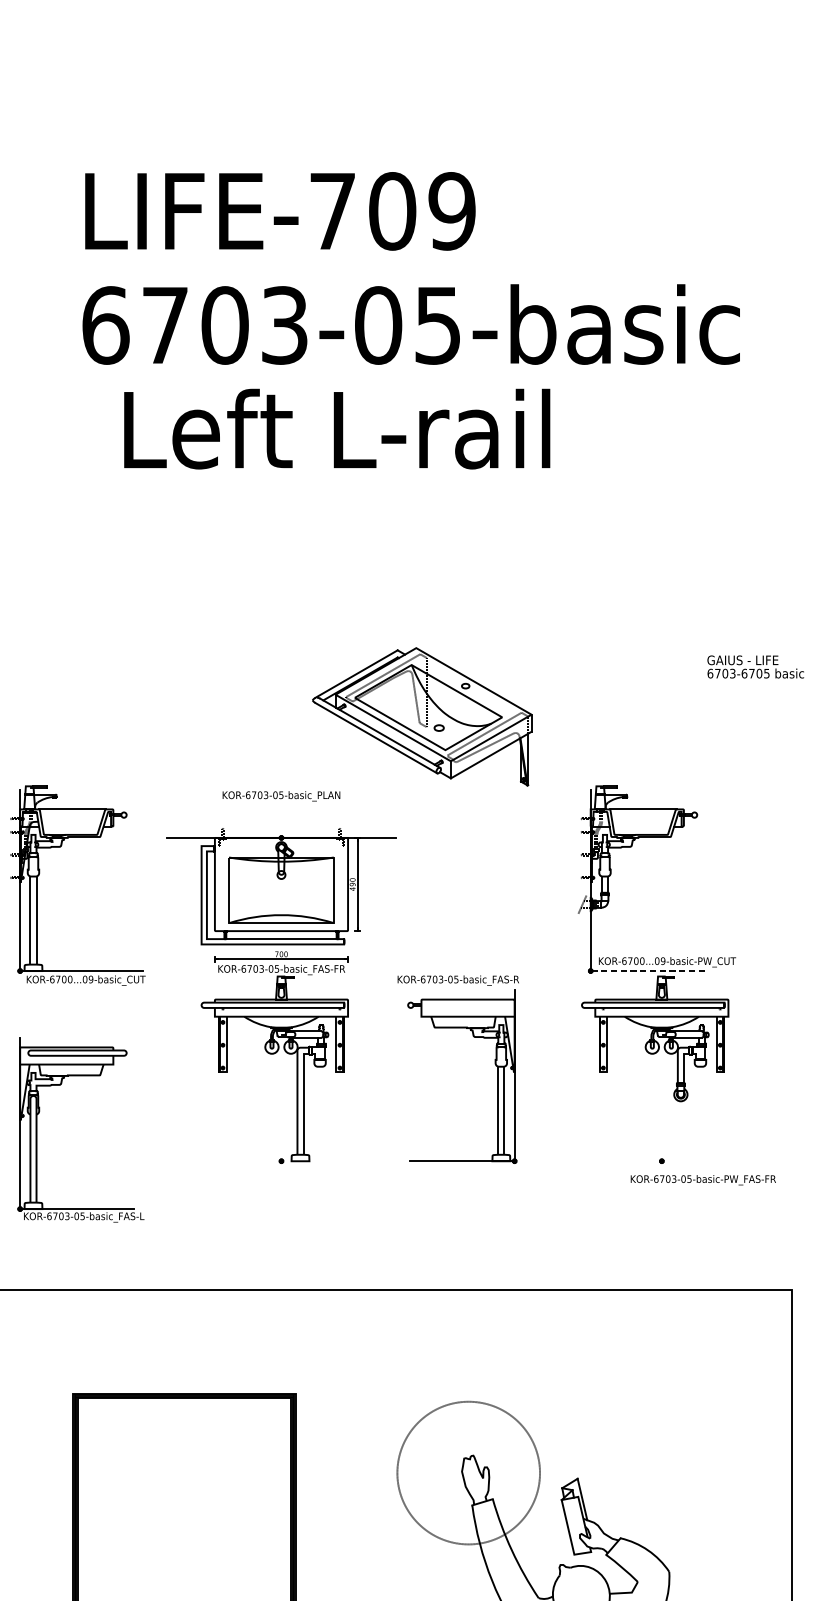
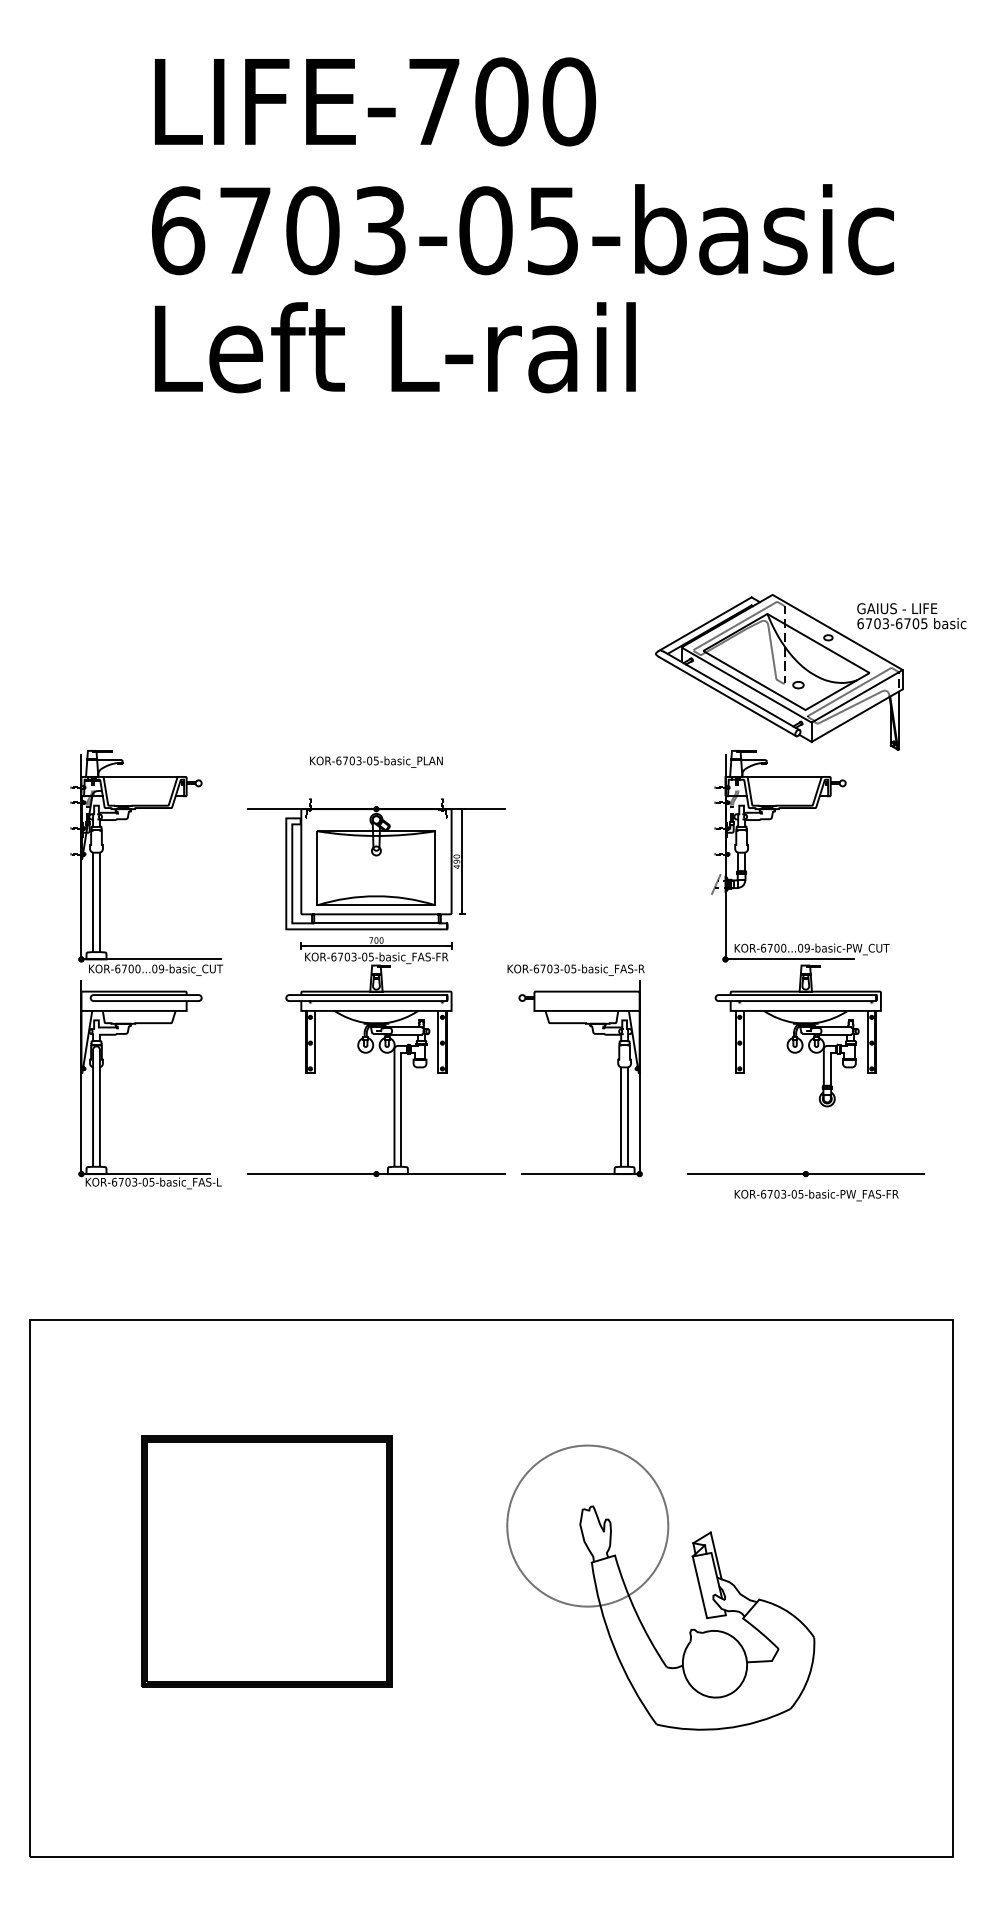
text: (452, 211) -> (569, 101), LIFE-709 -> LIFE-700
text: (337, 428) -> (395, 347), moved
part: (422, 716) -> (779, 672), moved
line: (647, 971) -> (789, 959), dashed -> solid
part: (37, 1129) -> (100, 1084), moved
line: (281, 1161) -> (376, 1174), added
line: (661, 1161) -> (805, 1174), added
text: (703, 1180) -> (816, 1195), moved

